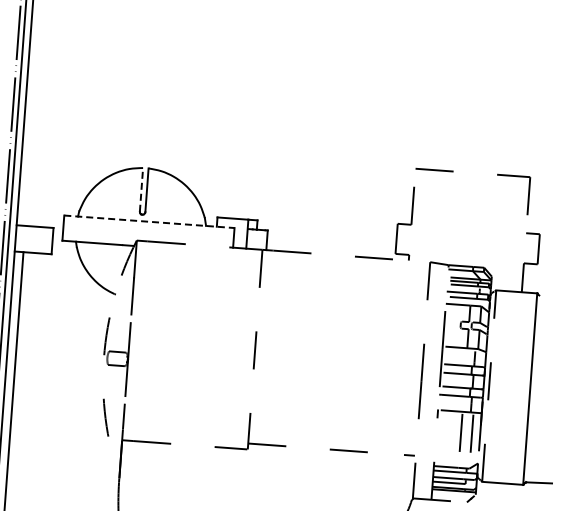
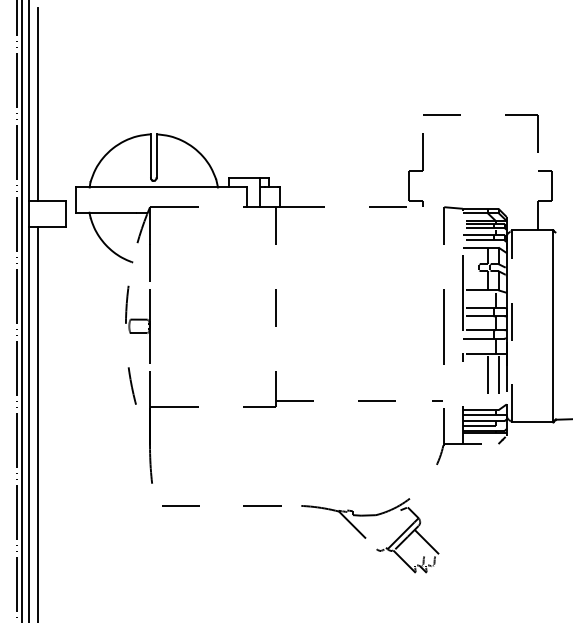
line: (32, 128) -> (37, 103), added
line: (141, 190) -> (151, 156), dashed -> solid
line: (149, 221) -> (161, 187), dashed -> solid

